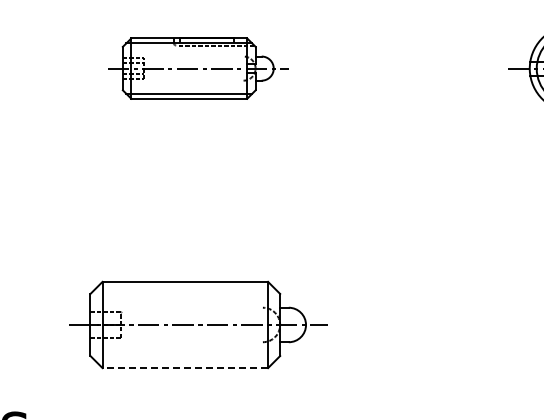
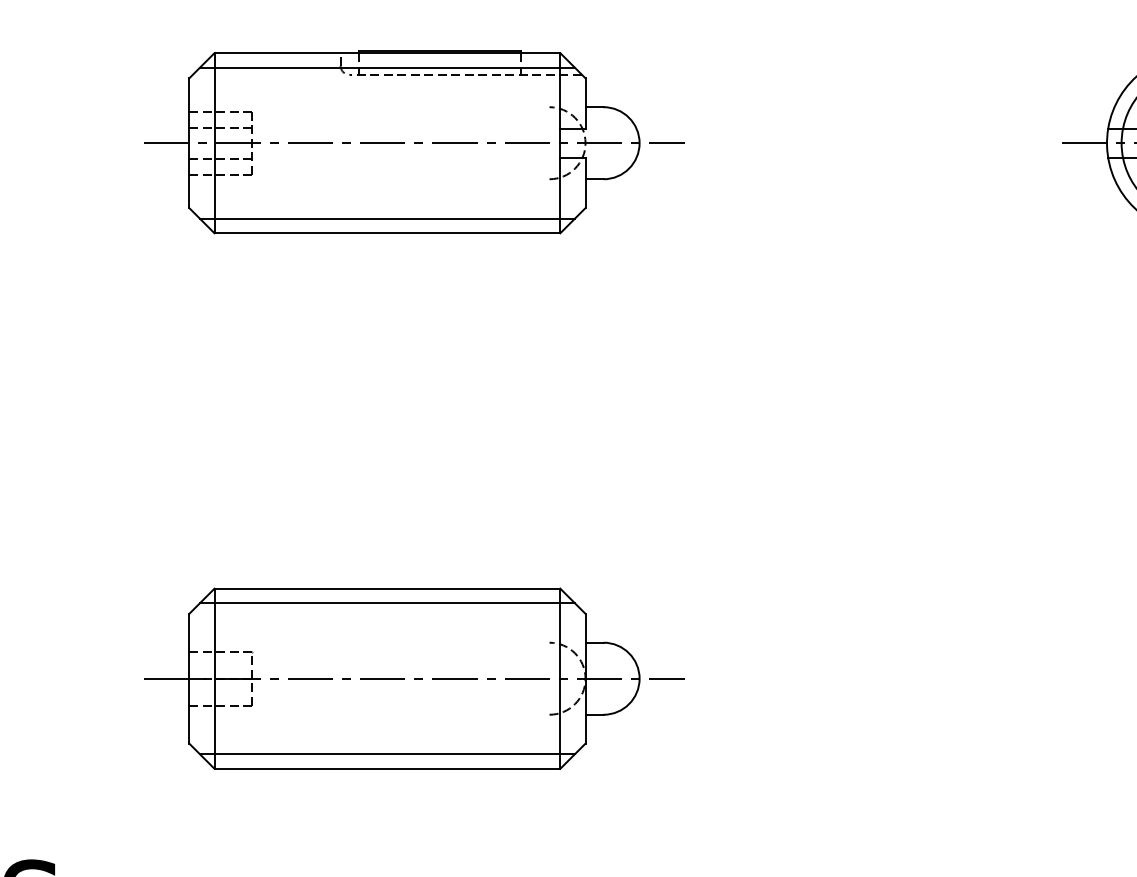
part: (198, 68) -> (414, 142), size x1.43
line: (185, 288) -> (387, 602), added
line: (185, 361) -> (387, 755), added
line: (185, 368) -> (387, 769), dashed -> solid

